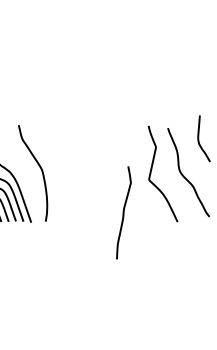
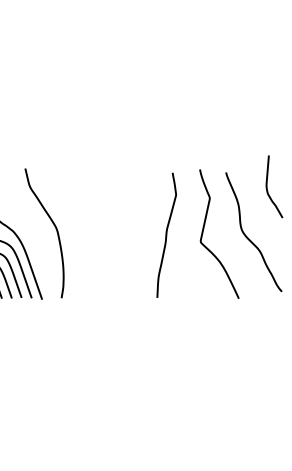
curve: (123, 212) -> (166, 234), moved

